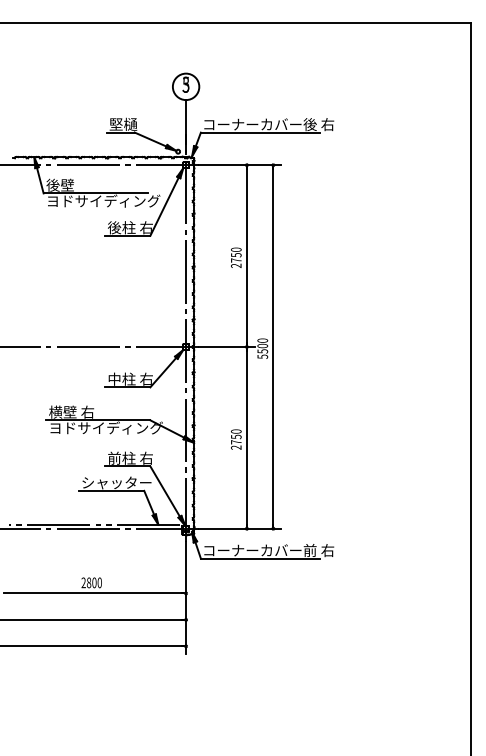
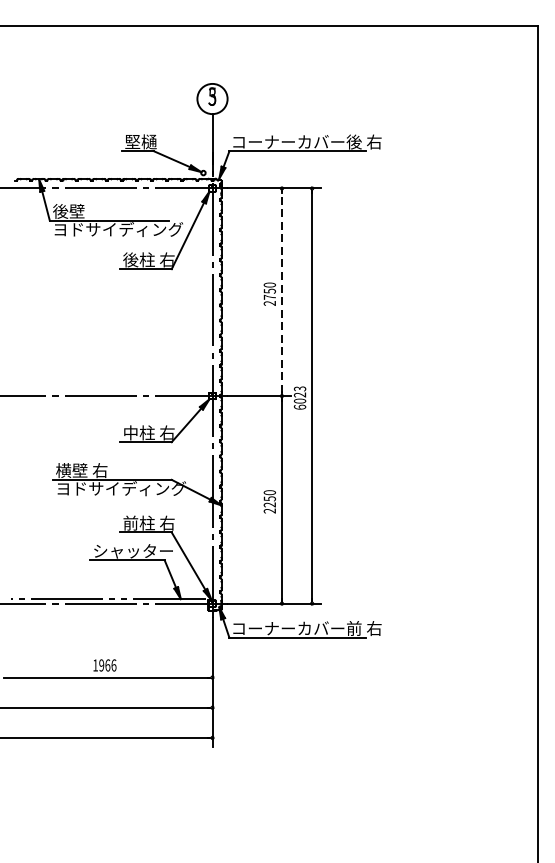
line: (246, 255) -> (281, 291), solid -> dashed
text: (262, 348) -> (299, 397), 5500 -> 6023
text: (235, 442) -> (268, 505), 2750 -> 2250
text: (91, 582) -> (104, 665), 2800 -> 1966

